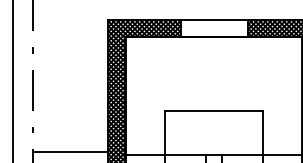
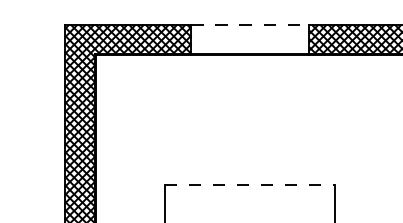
line: (214, 19) -> (250, 23), solid -> dashed
line: (214, 111) -> (250, 185), solid -> dashed

